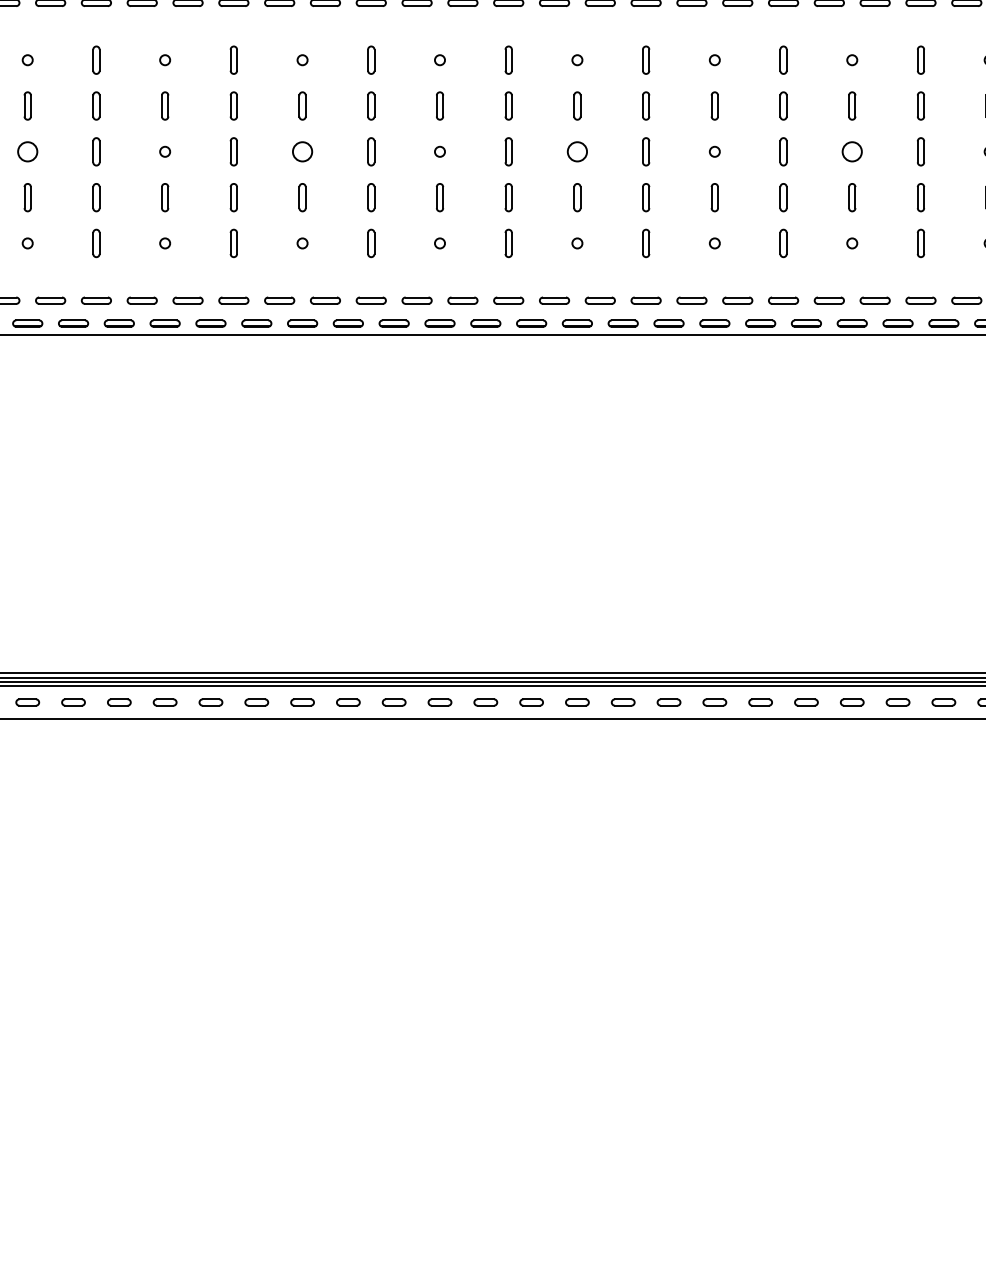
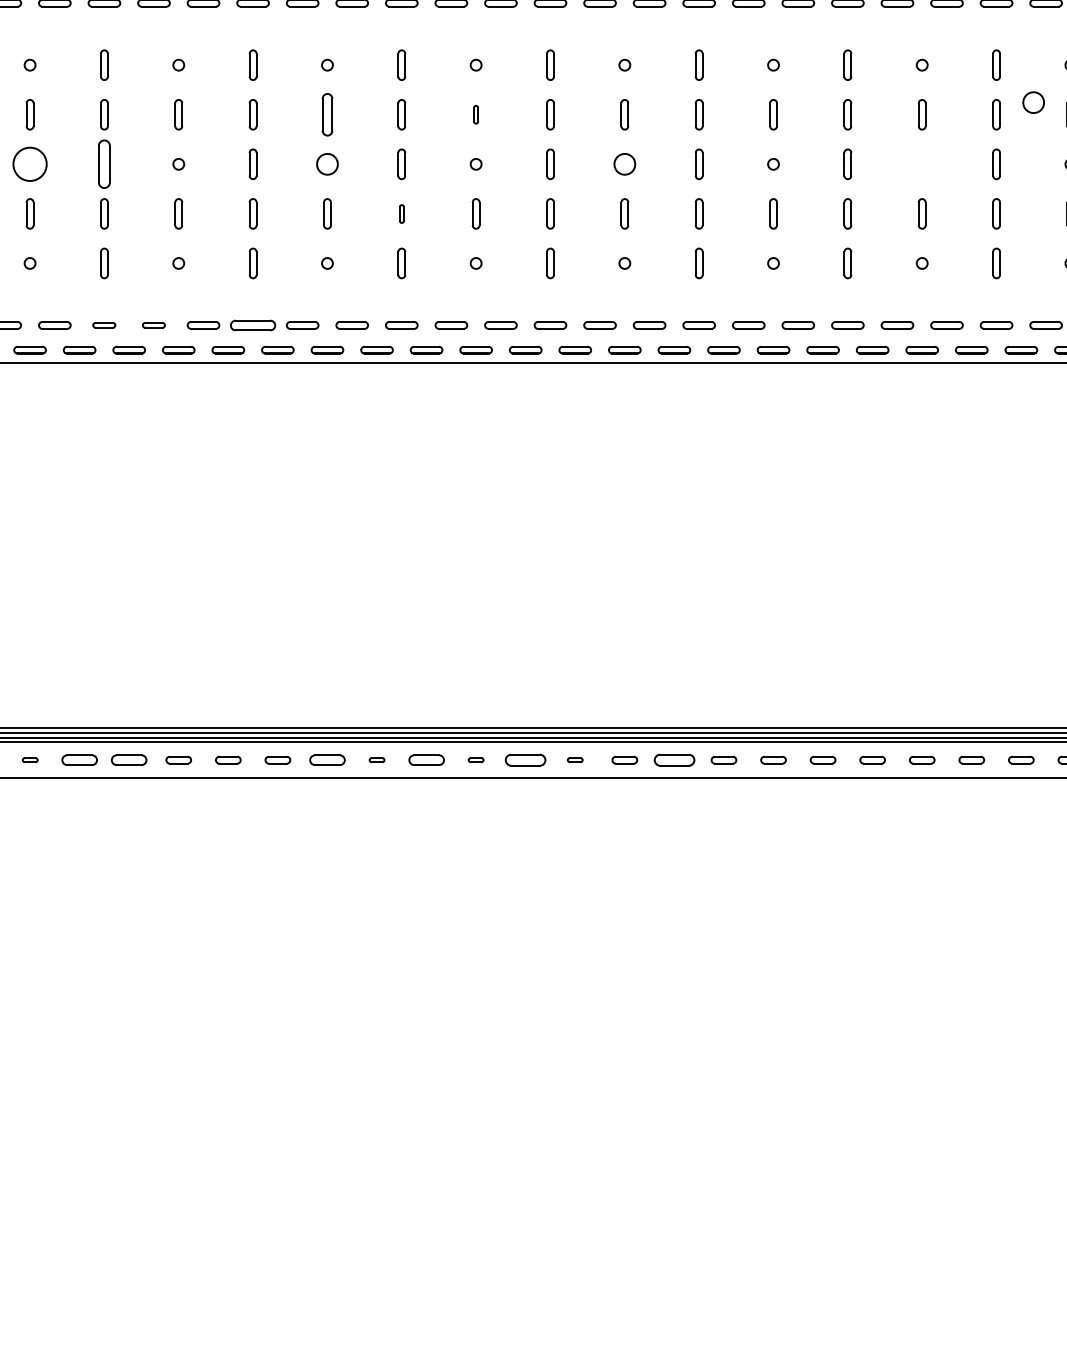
part: (302, 105) -> (327, 114), size x1.4
part: (439, 105) -> (475, 114), size x0.6
circle: (27, 151) -> (29, 163), size x1.6
part: (96, 151) -> (104, 163), size x1.6
circle: (851, 151) -> (1032, 102), moved
part: (371, 197) -> (402, 213), size x0.6
part: (95, 300) -> (103, 325), size x0.7
part: (141, 300) -> (153, 325), size x0.7
part: (233, 300) -> (252, 325), size x1.4
part: (27, 702) -> (29, 760), size x0.6
part: (73, 702) -> (79, 760), size x1.4
part: (119, 702) -> (129, 760), size x1.4
part: (302, 702) -> (327, 760), size x1.4
part: (348, 702) -> (377, 760), size x0.6
part: (393, 702) -> (425, 760), size x1.4
part: (439, 702) -> (475, 760), size x0.6
part: (485, 702) -> (525, 760), size x1.6
part: (531, 702) -> (575, 760), size x0.6
part: (622, 702) -> (673, 760), size x1.6

